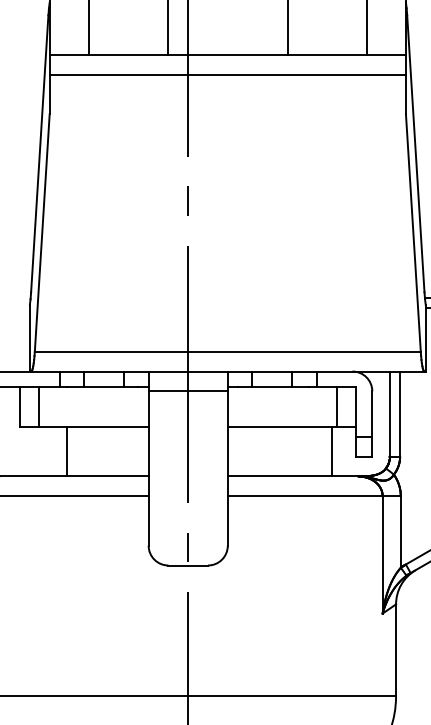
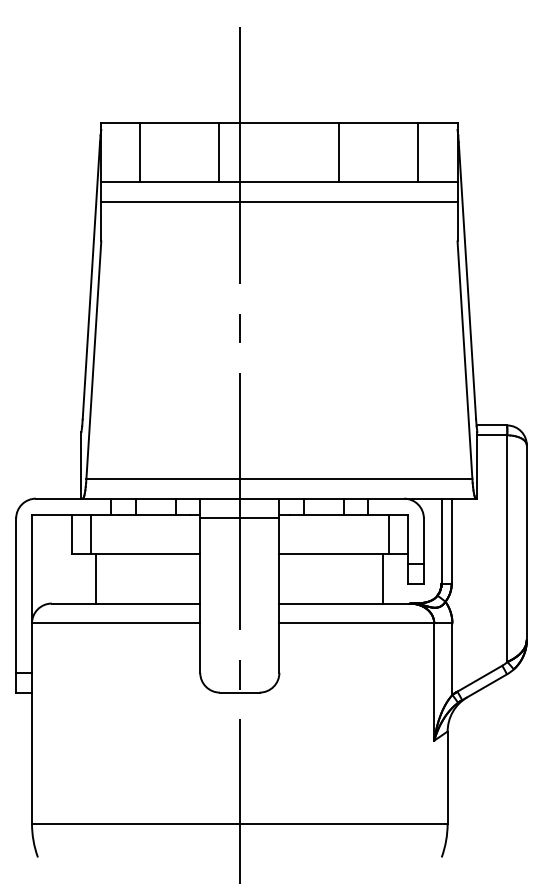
line: (66, 451) -> (96, 578), moved

